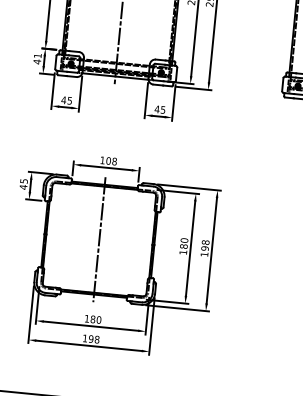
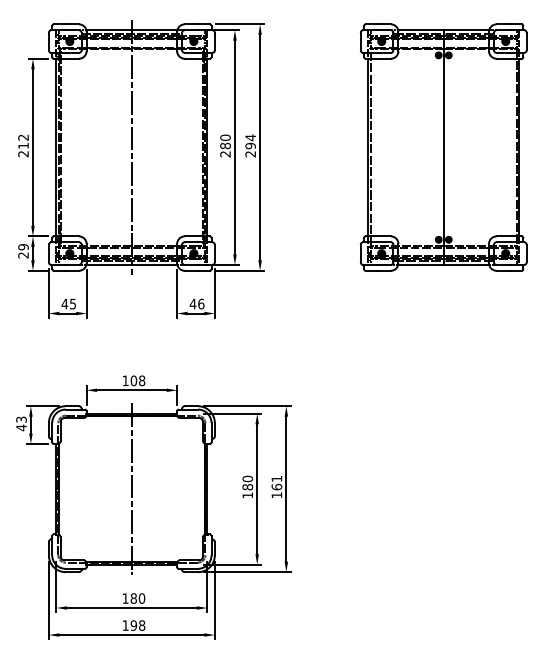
text: (37, 59) -> (23, 251), 41 -> 29
text: (163, 109) -> (201, 303), 45 -> 46
text: (23, 181) -> (20, 419), 45 -> 43
text: (205, 245) -> (276, 482), 198 -> 161

